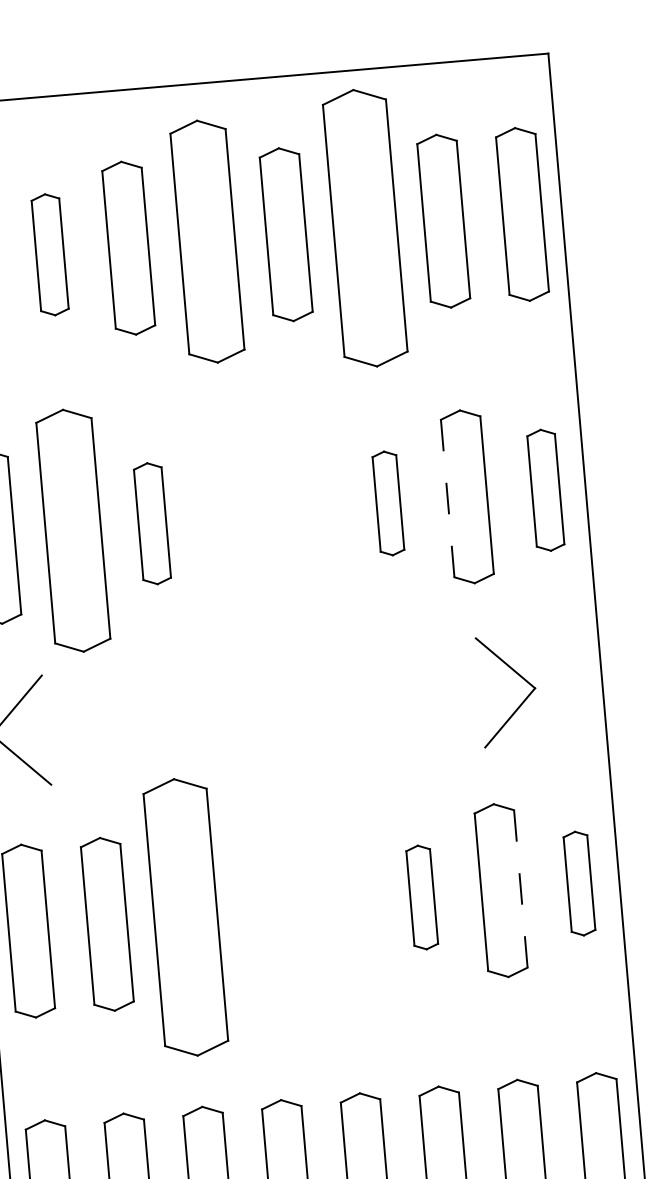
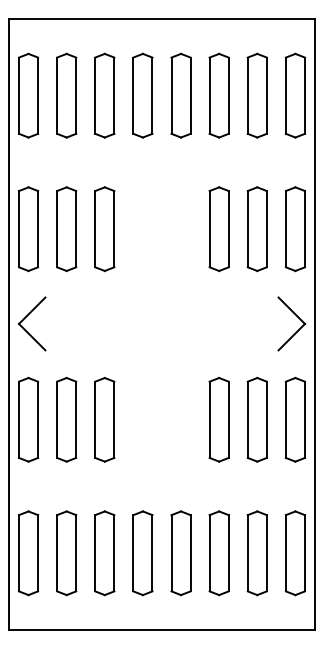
part: (363, 227) -> (218, 95), size x0.62
part: (206, 241) -> (142, 95), size x0.71
part: (49, 254) -> (66, 95), size x1.43
part: (544, 490) -> (294, 229), size x1.43
line: (446, 497) -> (247, 228), dashed -> solid
part: (387, 502) -> (218, 228), size x1.67
part: (151, 522) -> (104, 228), size x1.43
part: (73, 529) -> (66, 228), size x0.71
part: (518, 676) -> (297, 317), moved
part: (577, 883) -> (294, 419), size x1.67
line: (520, 888) -> (266, 419), dashed -> solid
part: (420, 896) -> (218, 419), size x1.67
part: (185, 917) -> (104, 419), size x0.62

